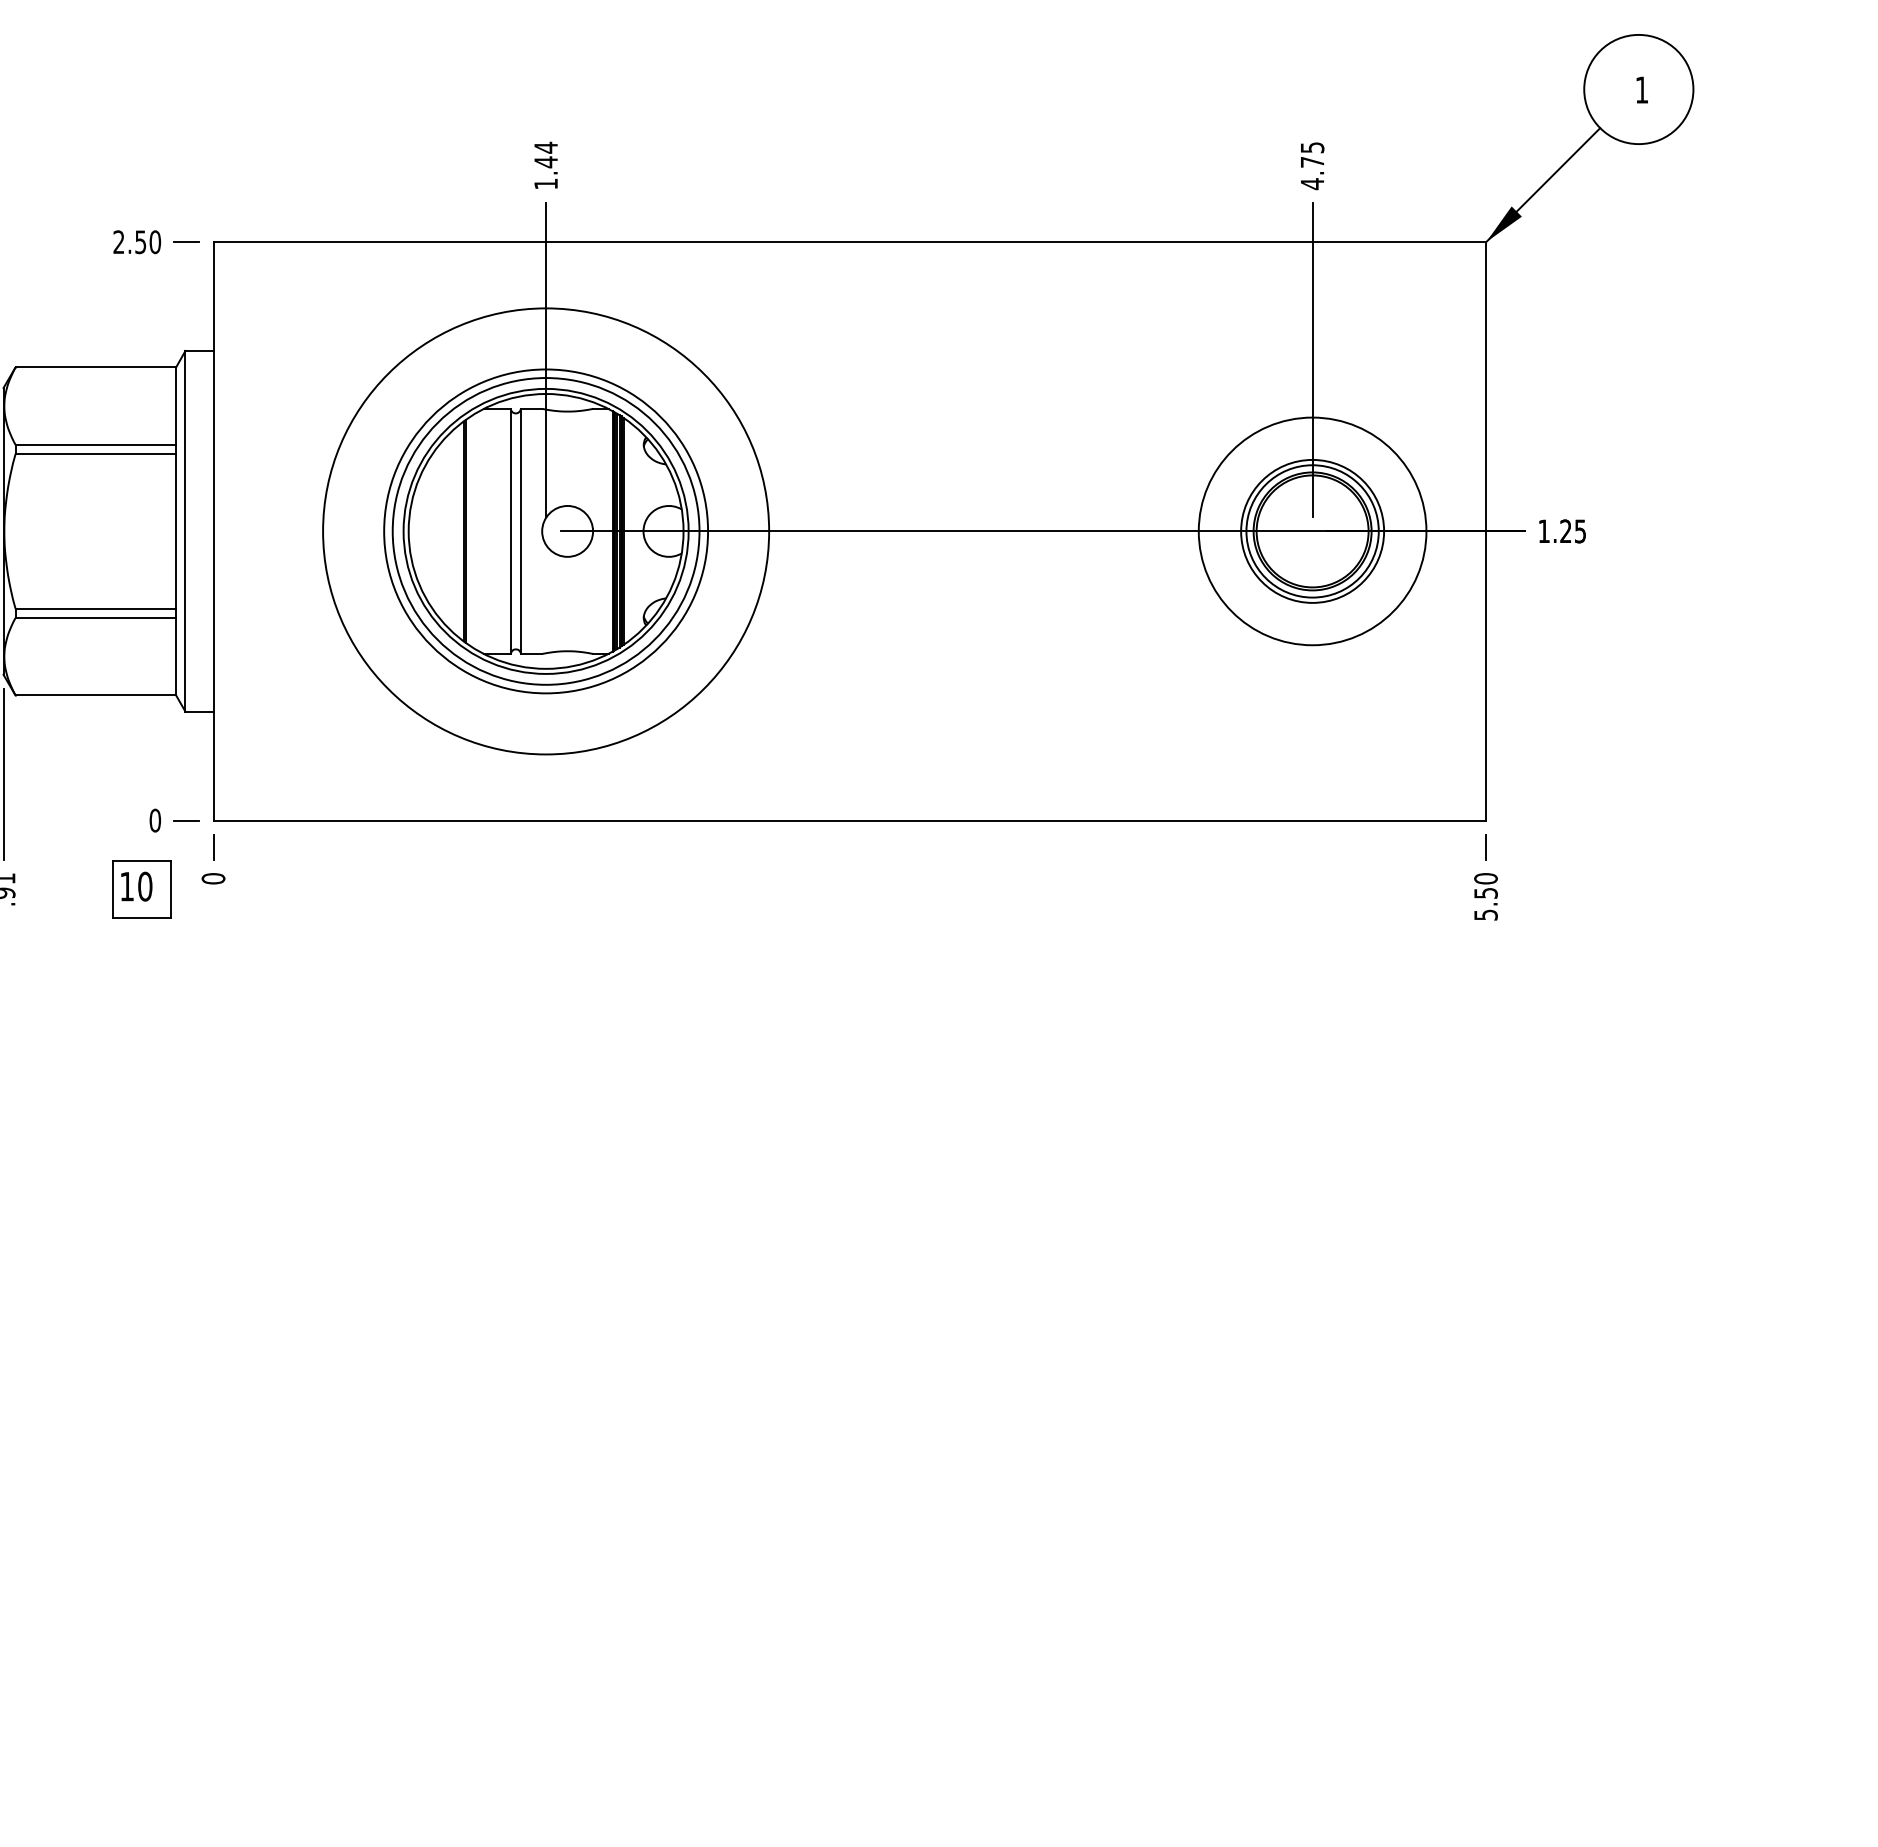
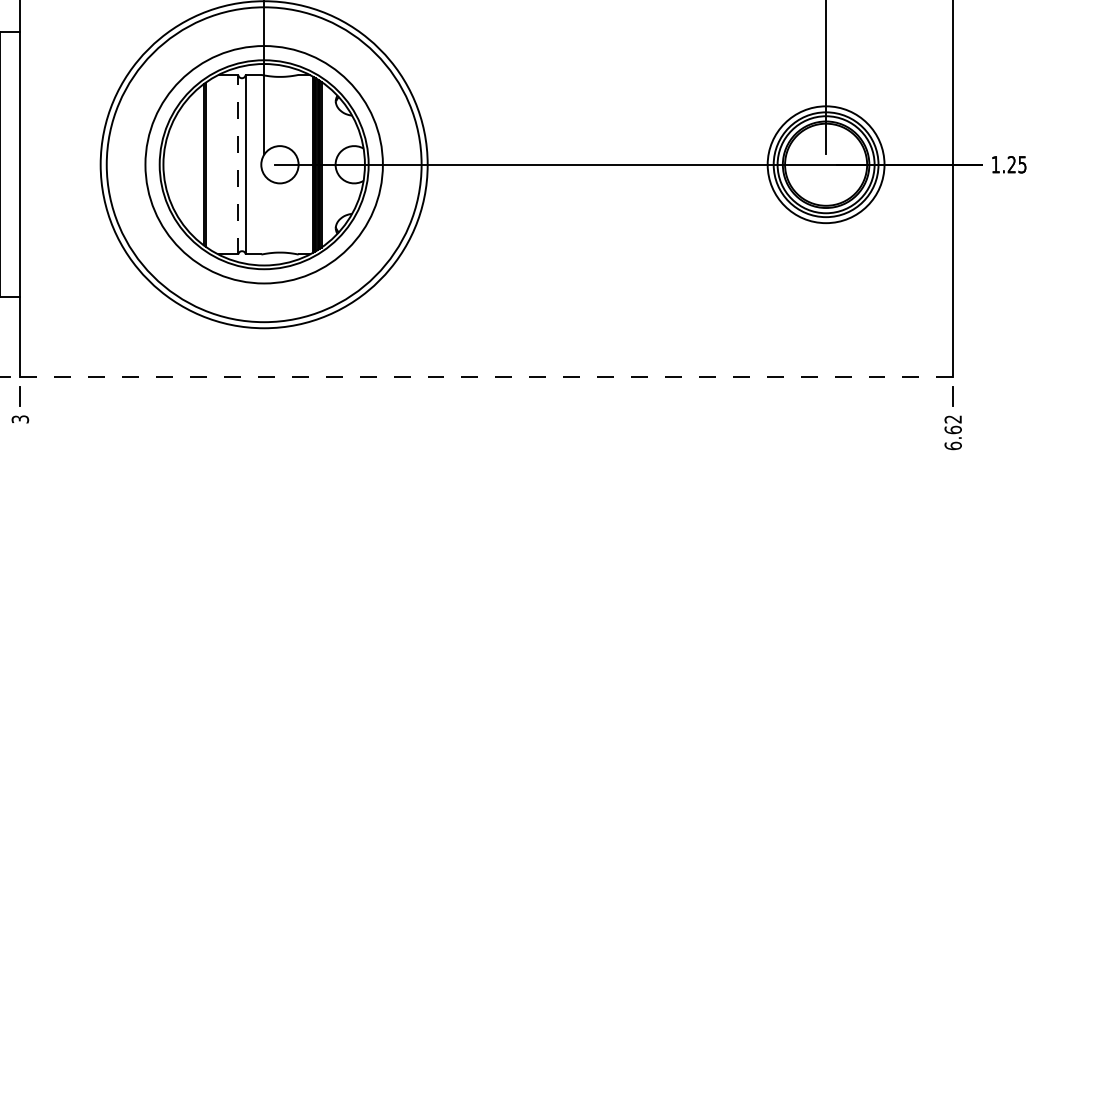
line: (510, 531) -> (238, 164), solid -> dashed
circle: (545, 531) -> (263, 164), size x1.4
circle: (1312, 531) -> (826, 164), size x0.7
line: (850, 820) -> (487, 376), solid -> dashed
text: (213, 878) -> (20, 419), 0 -> 3
text: (1485, 896) -> (952, 432), 5.50 -> 6.62

